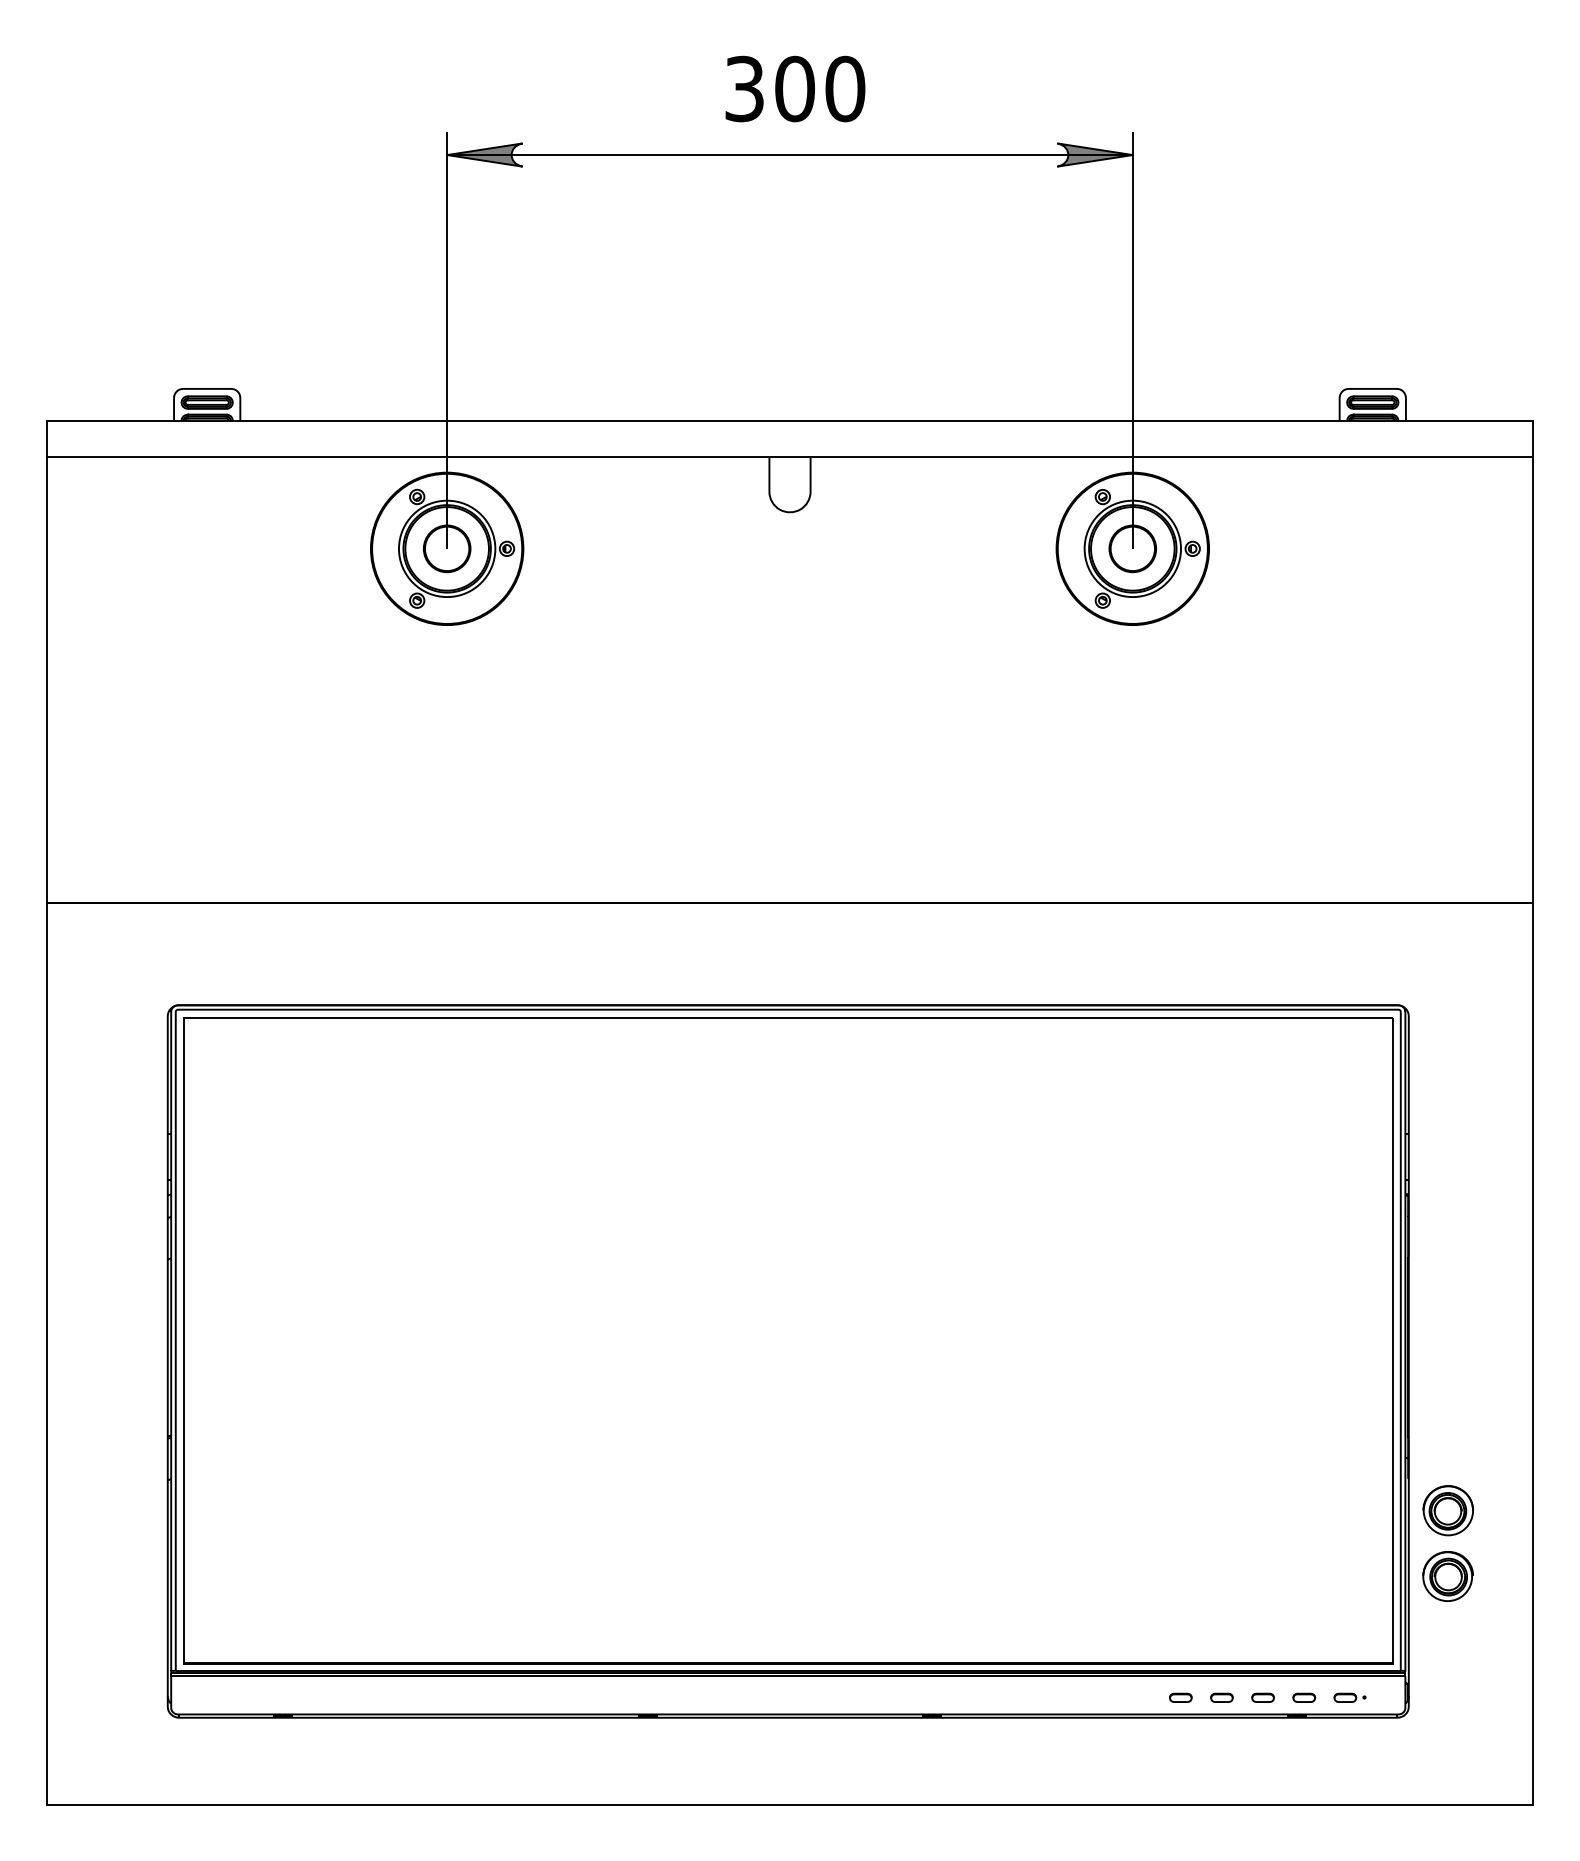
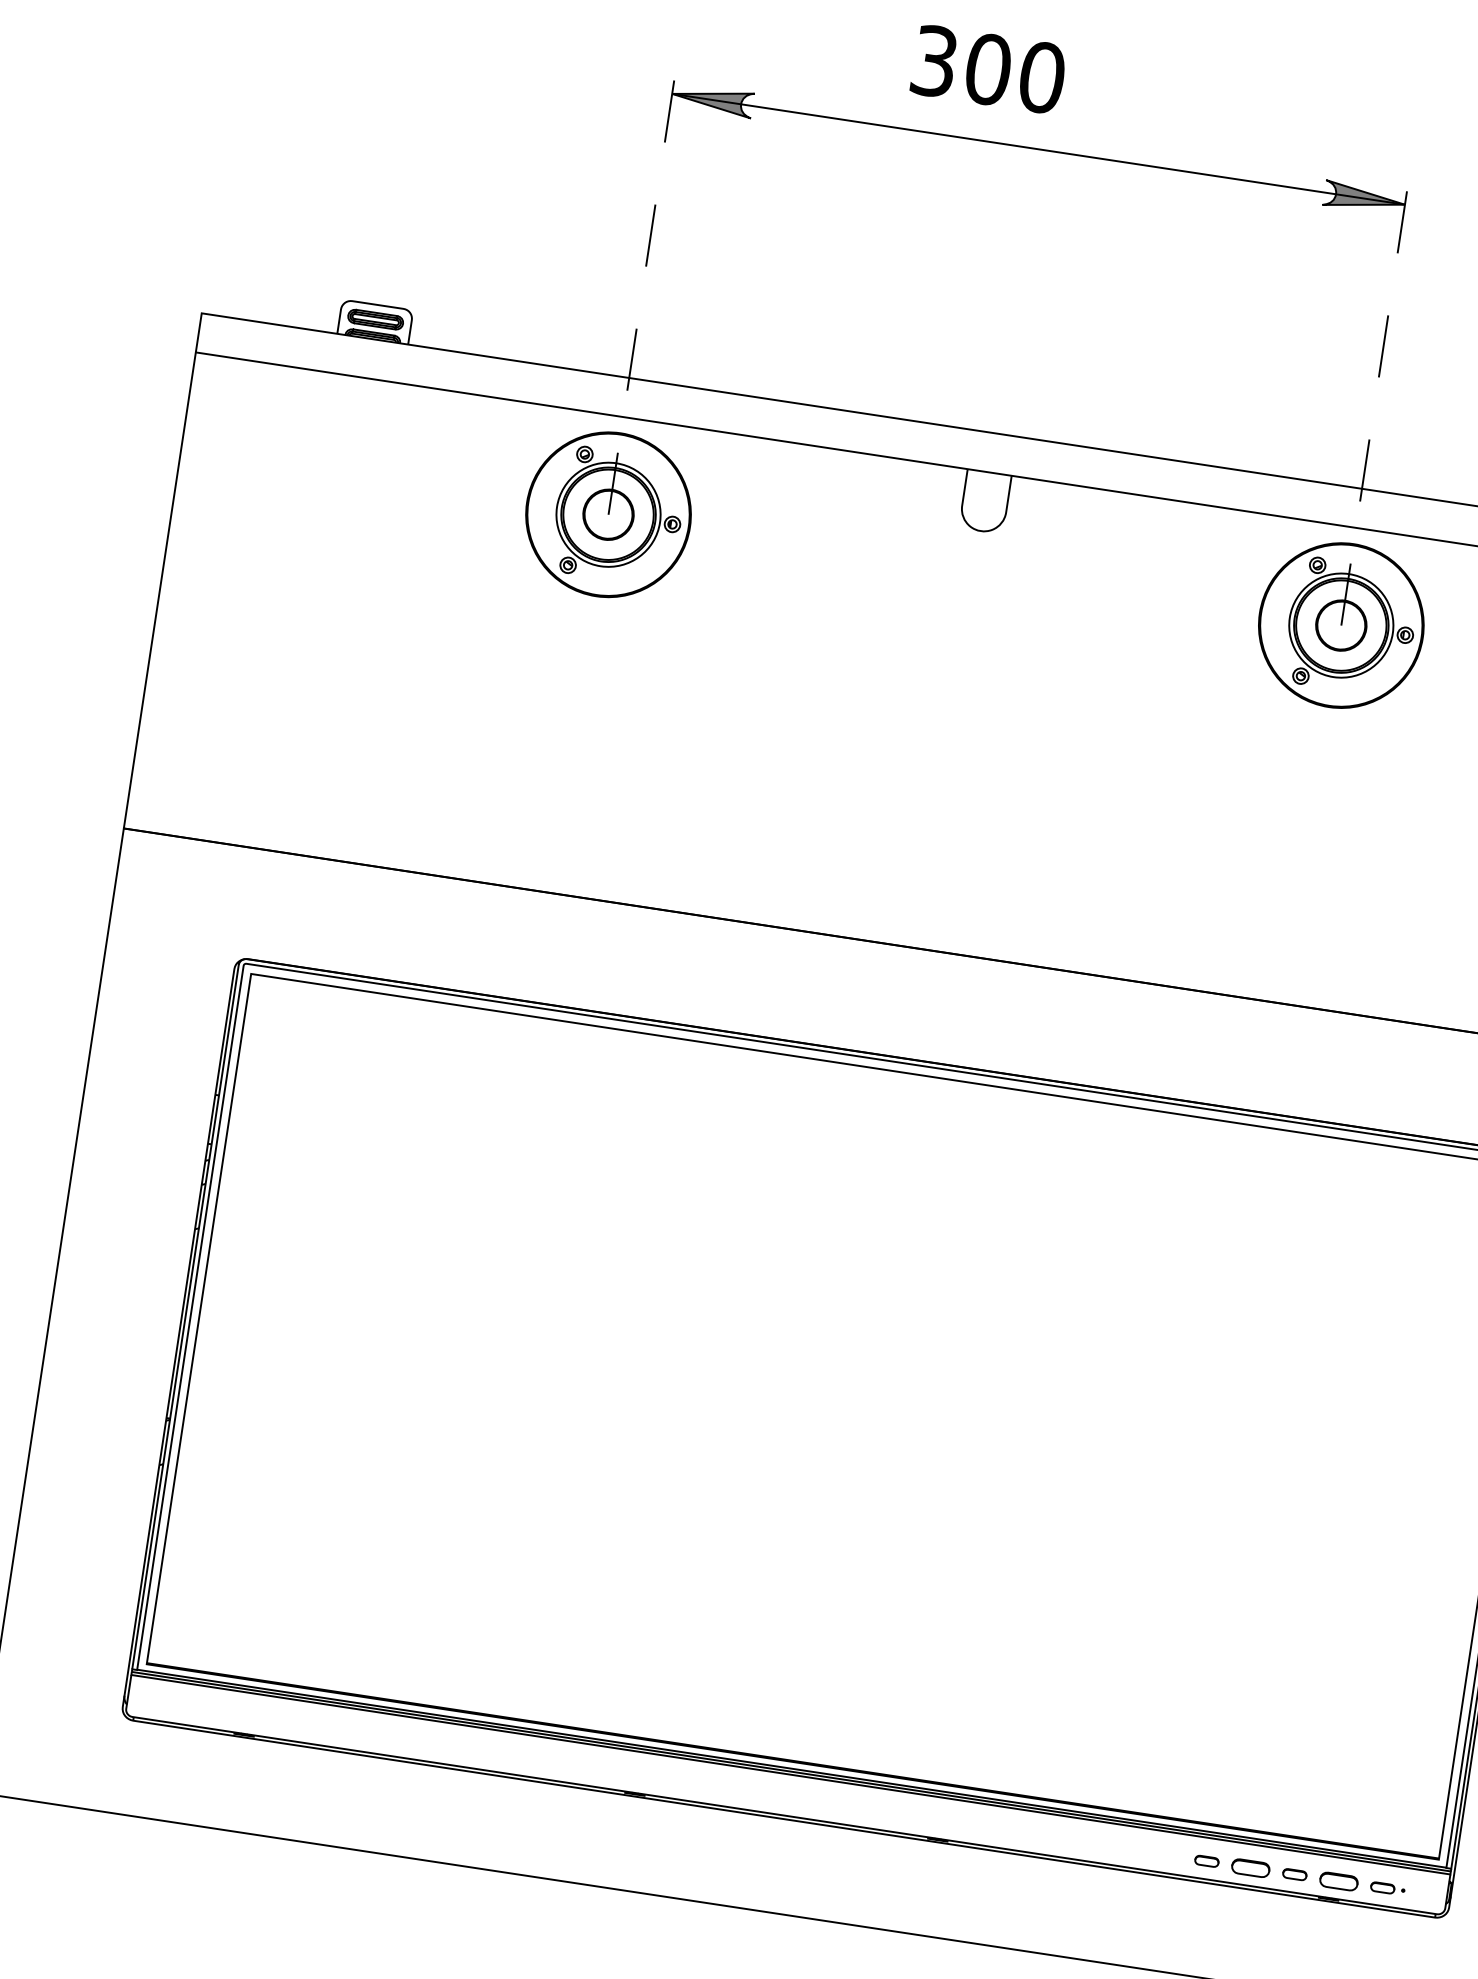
text: (795, 88) -> (988, 69), moved
line: (447, 340) -> (642, 292), solid -> dashed
line: (1132, 340) -> (1374, 402), solid -> dashed
part: (1221, 1697) -> (1250, 1867), size x1.6
part: (1303, 1697) -> (1338, 1880), size x1.6

